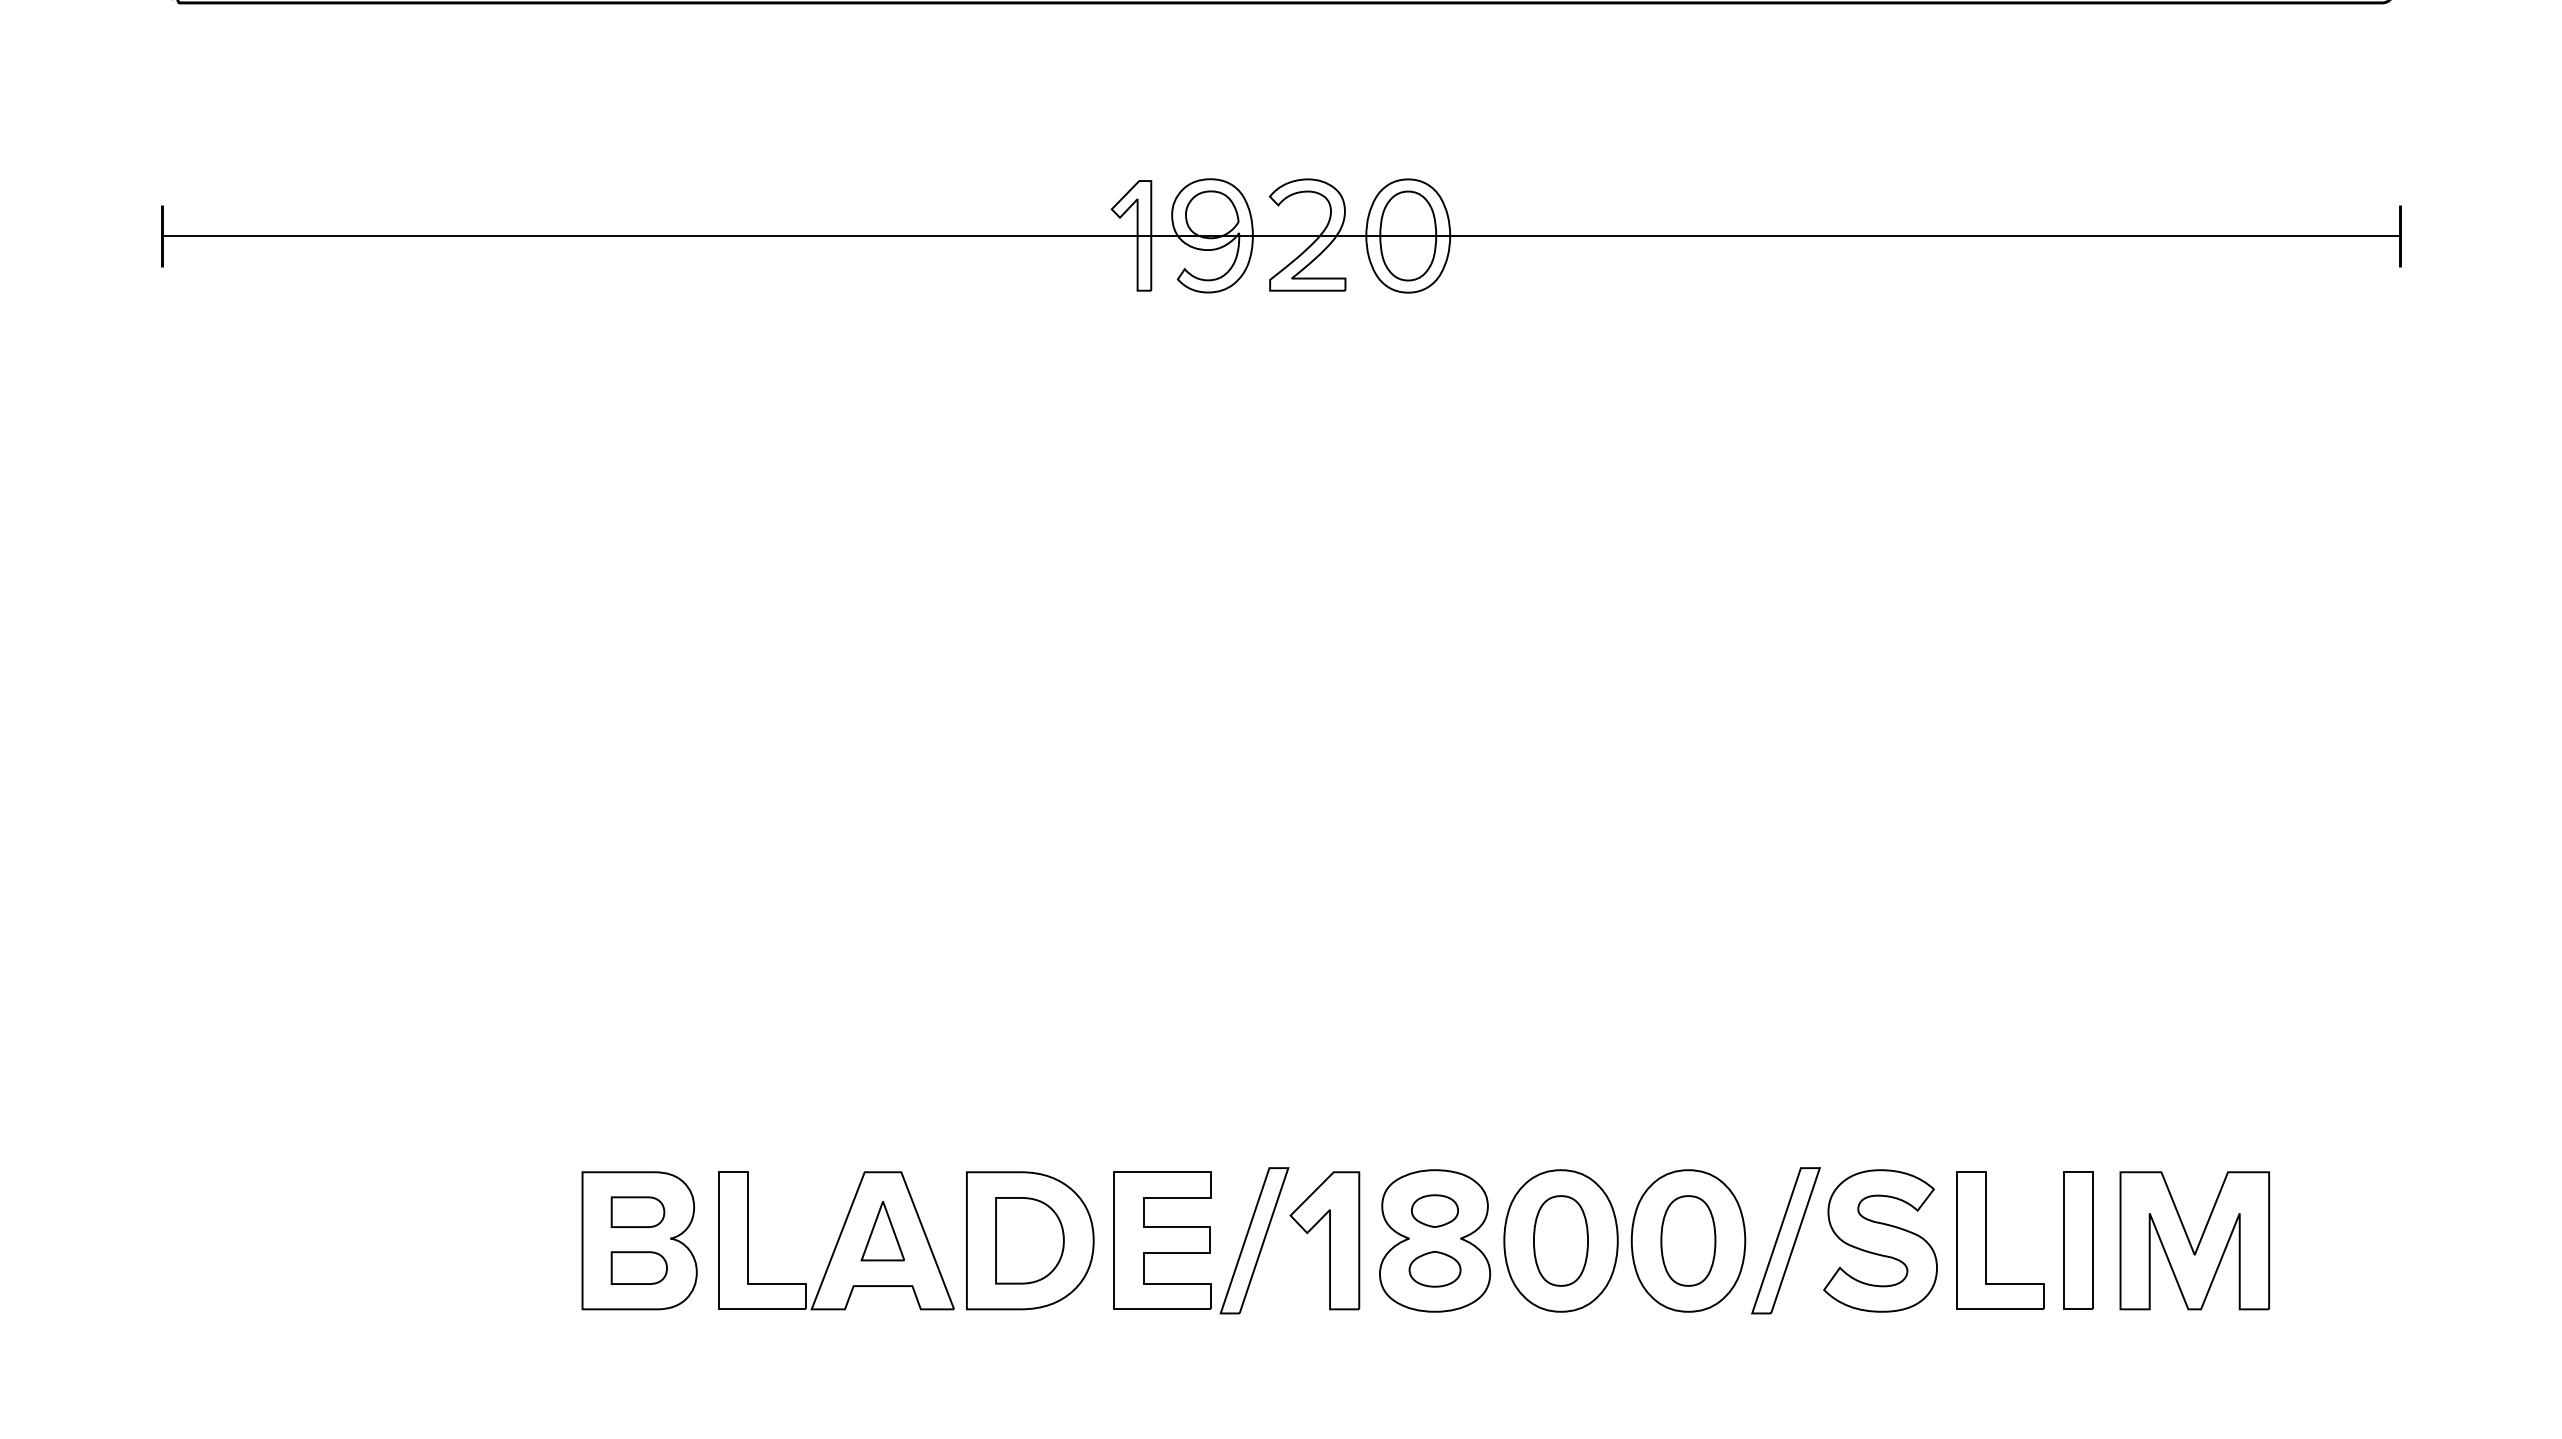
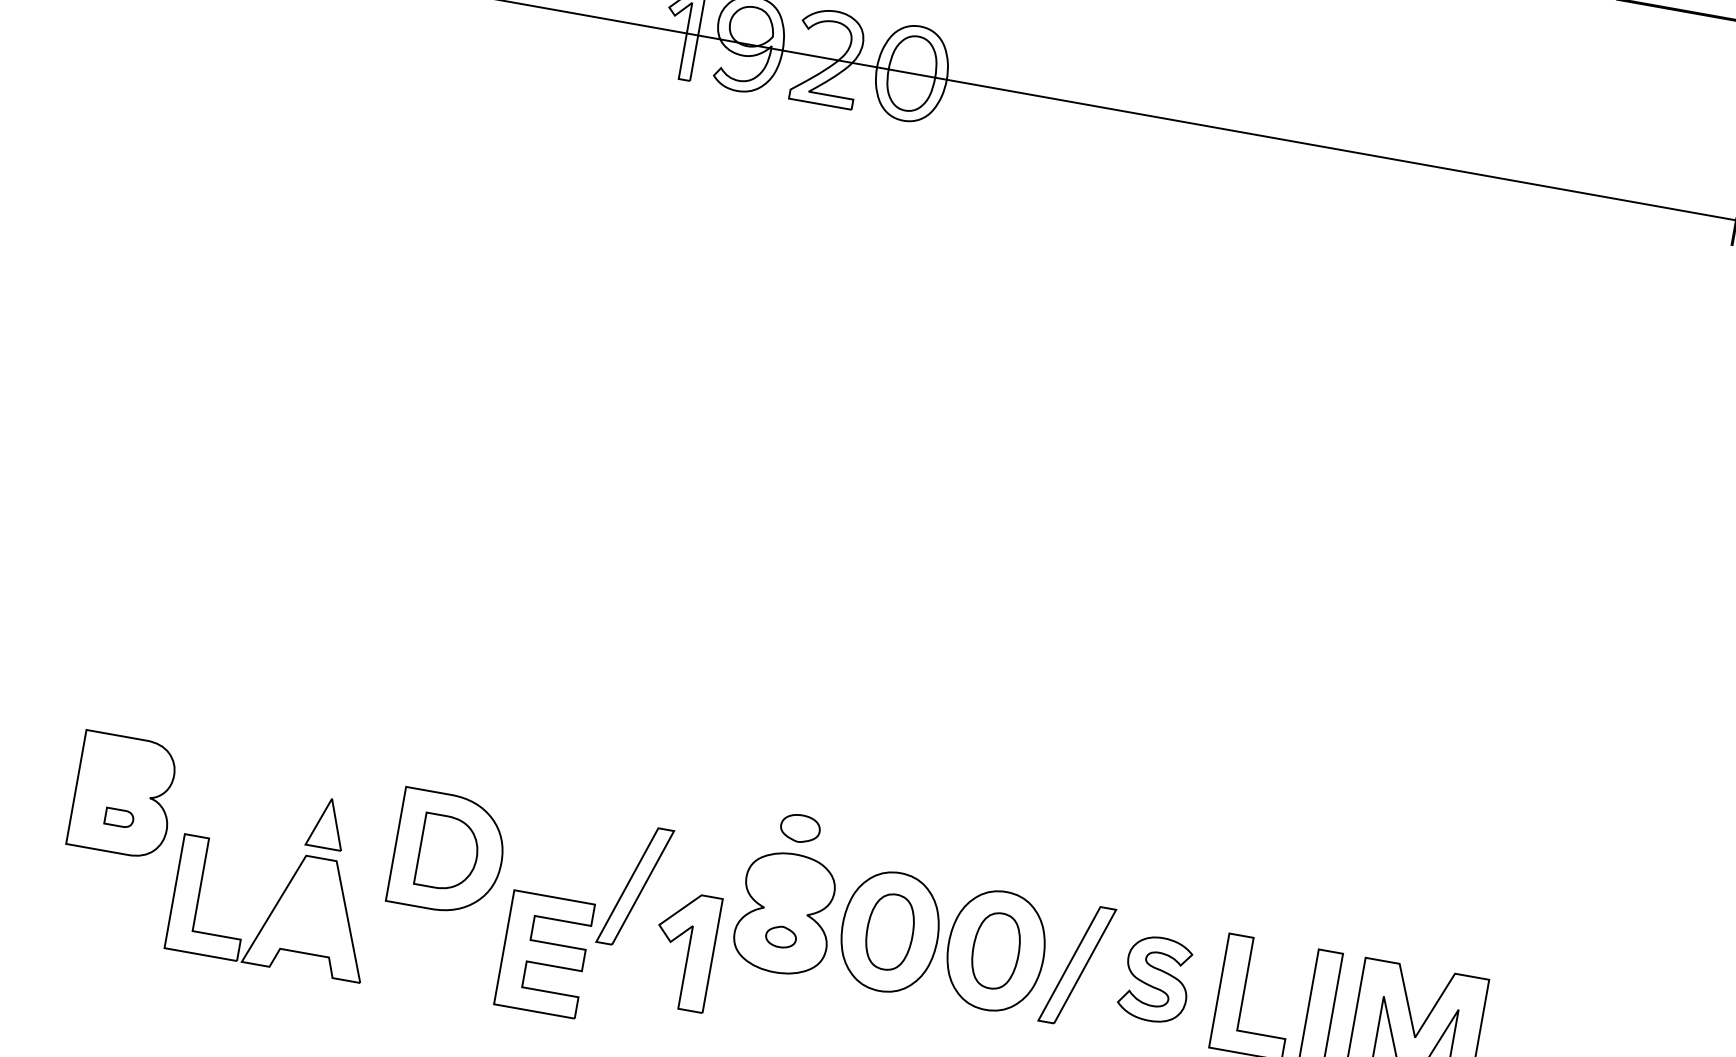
part: (1434, 1210) -> (800, 828), moved
part: (637, 1211) -> (126, 770), removed
part: (836, 1240) -> (272, 908), moved
part: (1162, 1240) -> (544, 954), moved
part: (1324, 1240) -> (683, 950), moved
part: (1880, 1240) -> (1155, 978), size x0.7
part: (638, 1267) -> (118, 817), size x0.6
part: (1434, 1269) -> (780, 937), size x0.7

